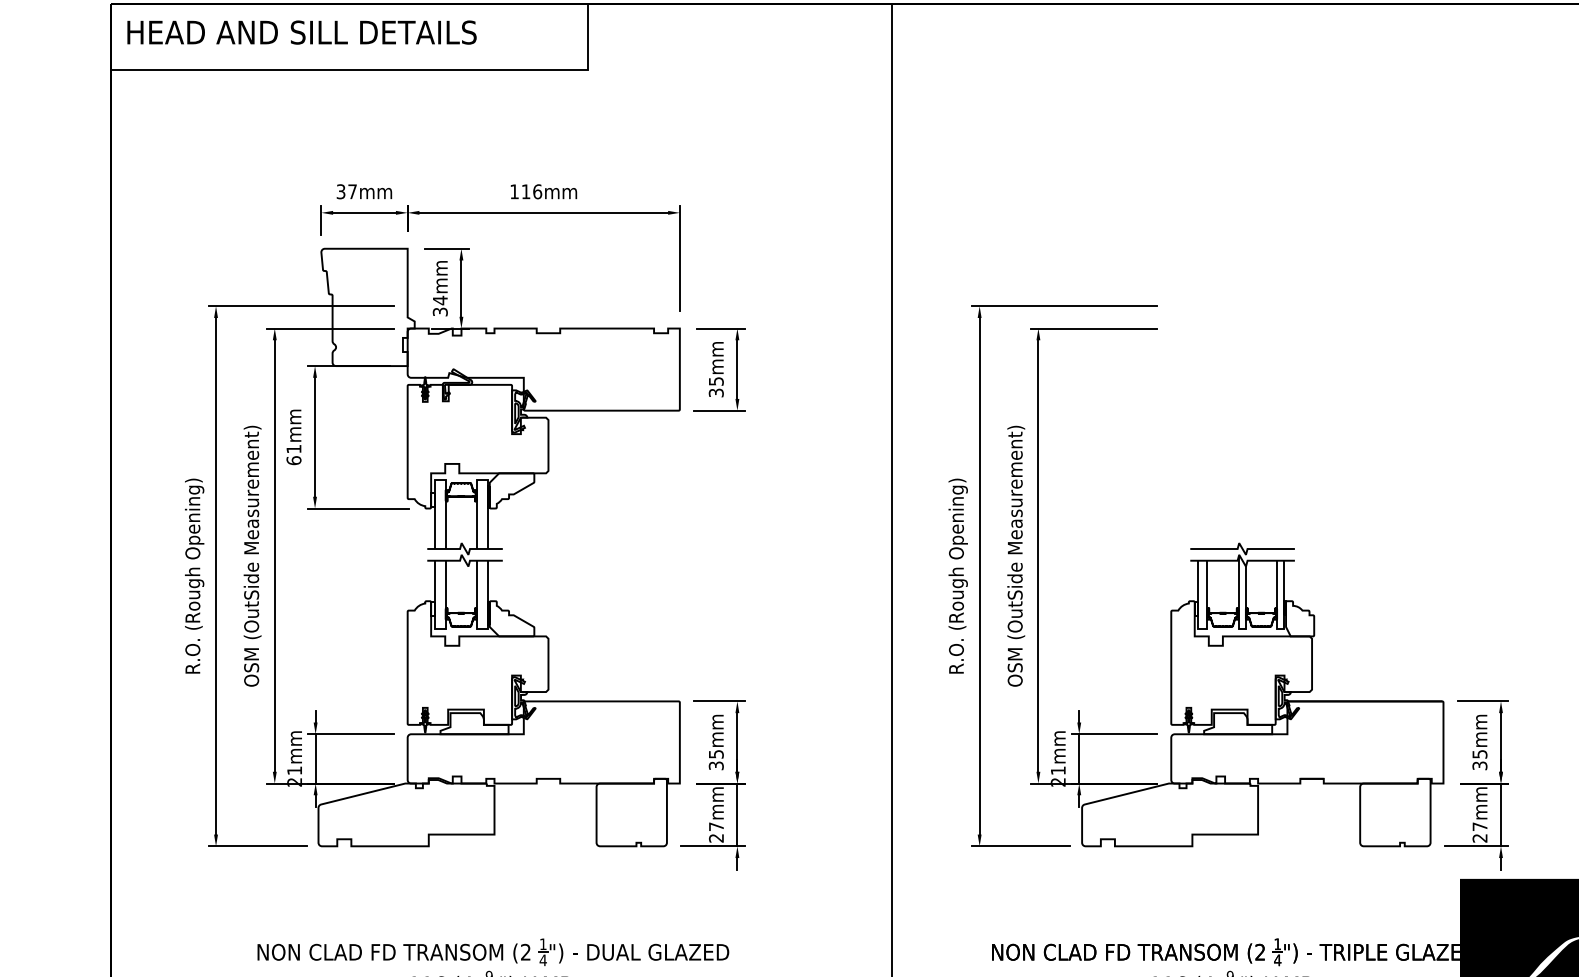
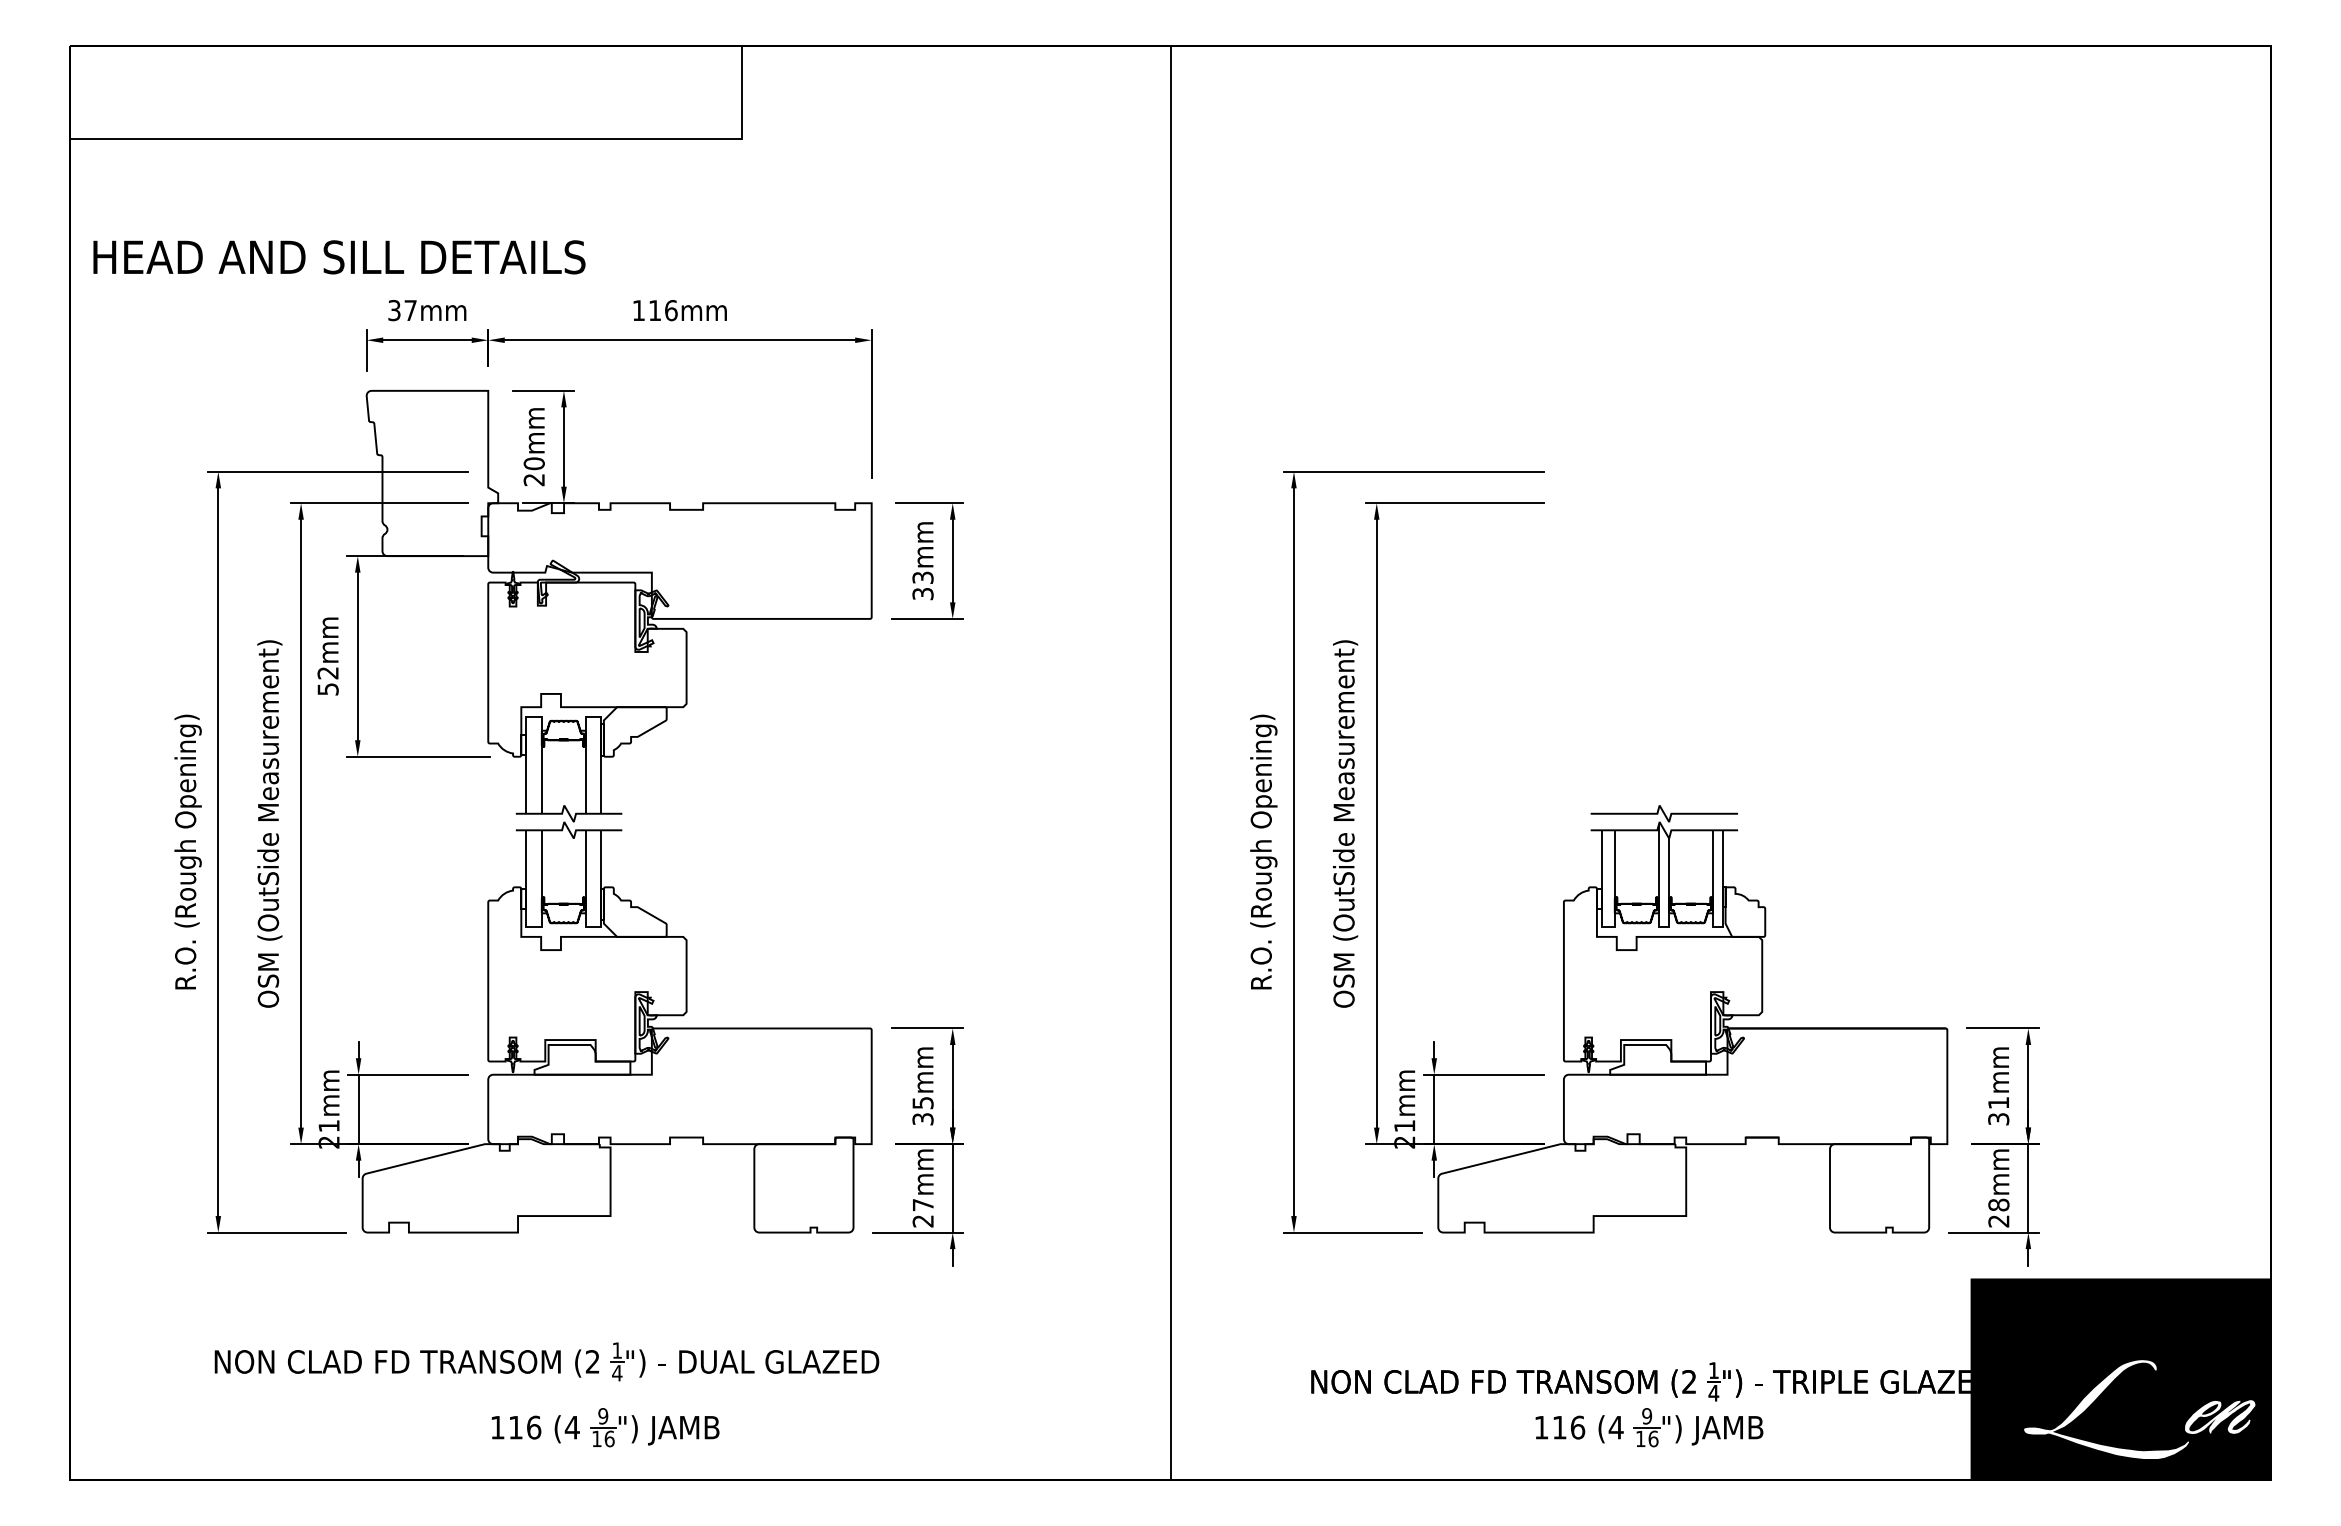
text: (302, 32) -> (339, 257), moved
text: (439, 306) -> (533, 471), 34mm -> 20mm
text: (715, 381) -> (922, 577), 35mm -> 33mm
text: (293, 455) -> (327, 681), 61mm -> 52mm
text: (1479, 754) -> (1998, 1103), 35mm -> 31mm
text: (1479, 826) -> (1998, 1204), 27mm -> 28mm
part: (493, 952) -> (546, 1361), moved

